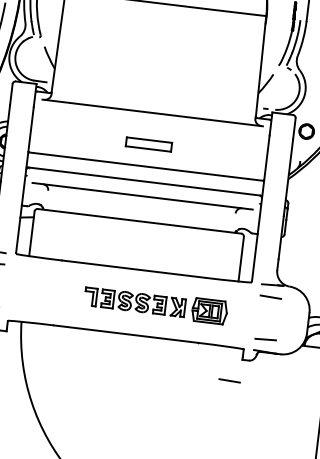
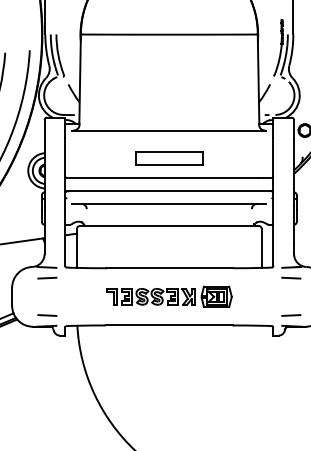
part: (149, 144) -> (169, 158), size x1.67
part: (156, 304) -> (169, 296), moved
line: (229, 380) -> (264, 354), removed

